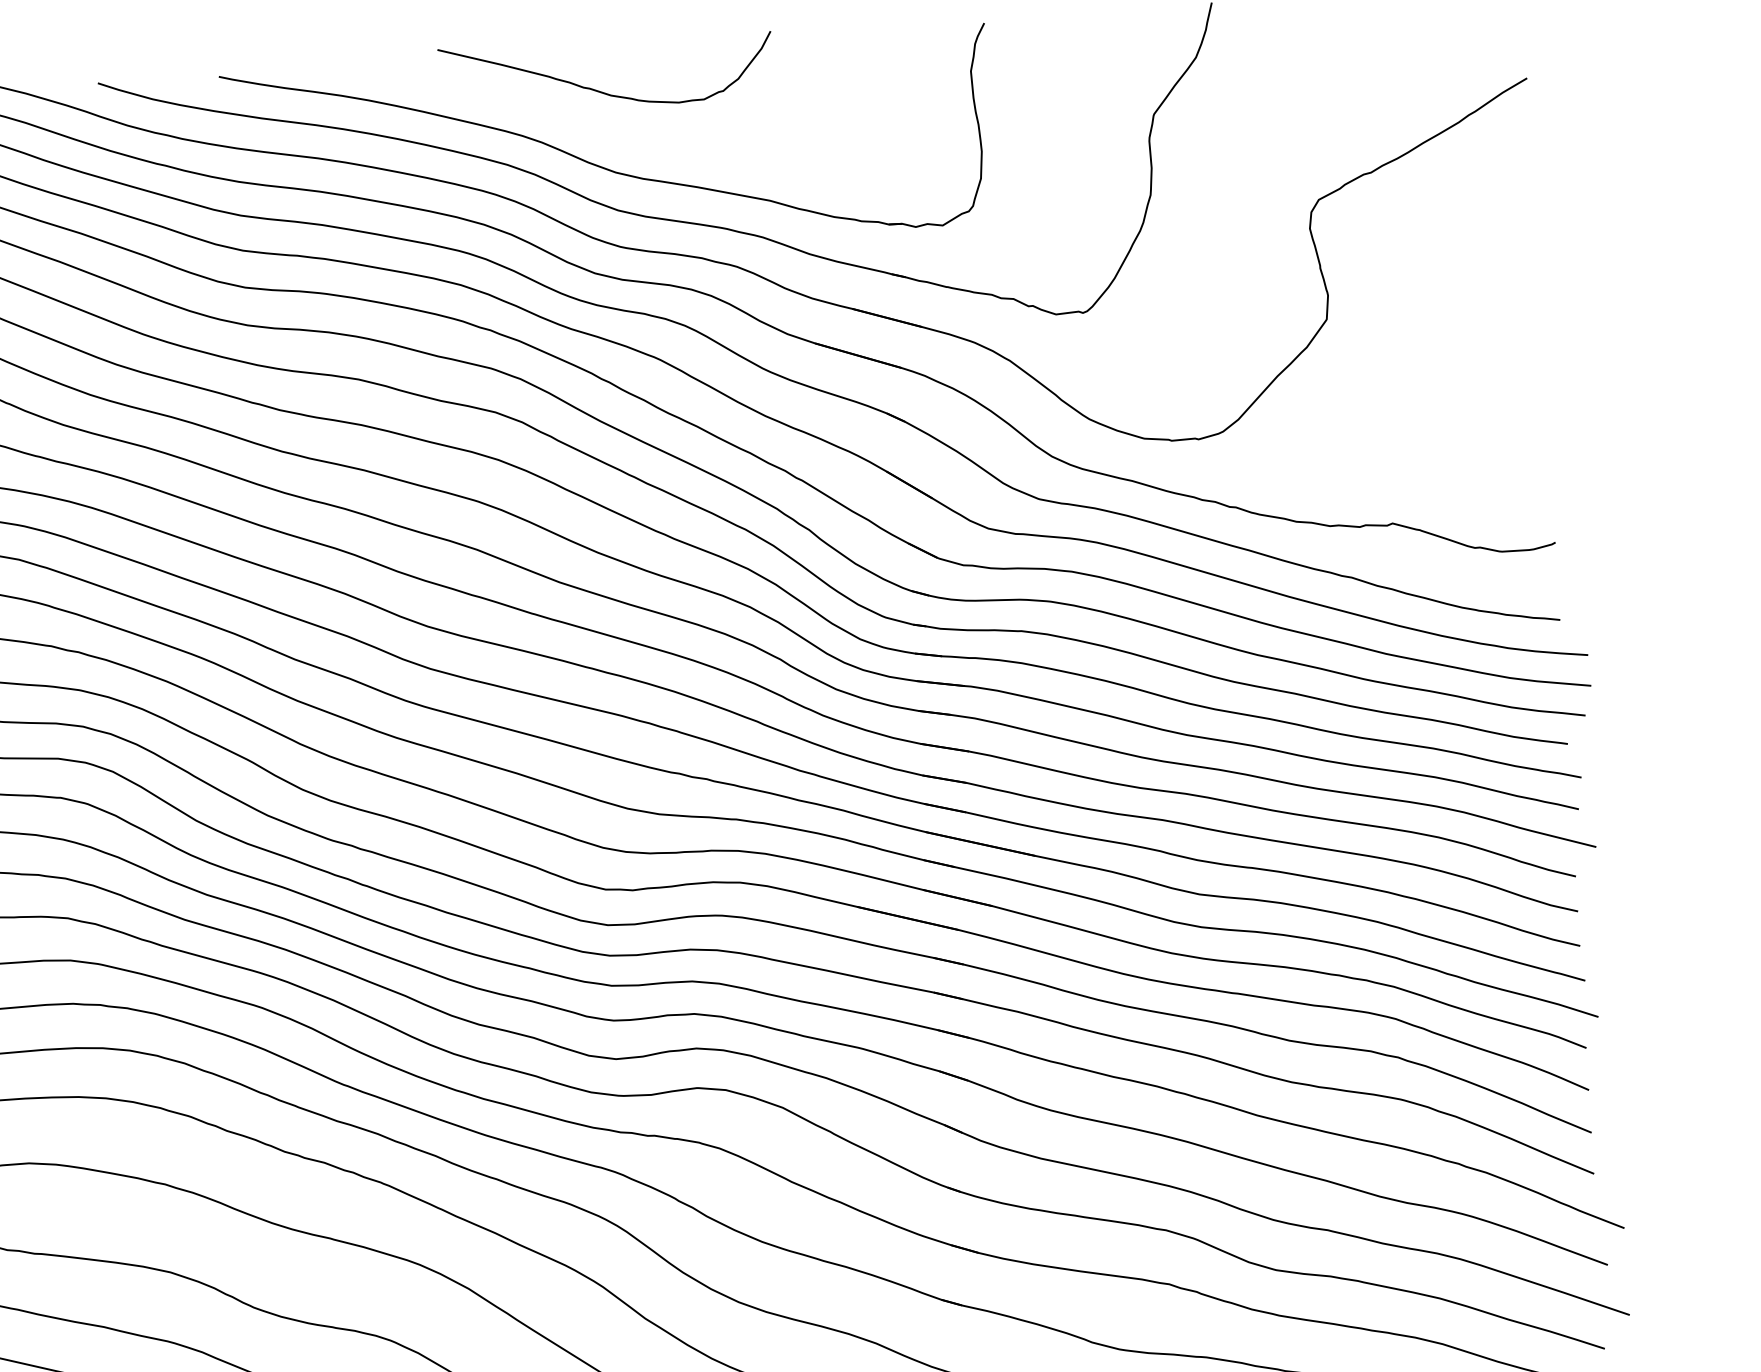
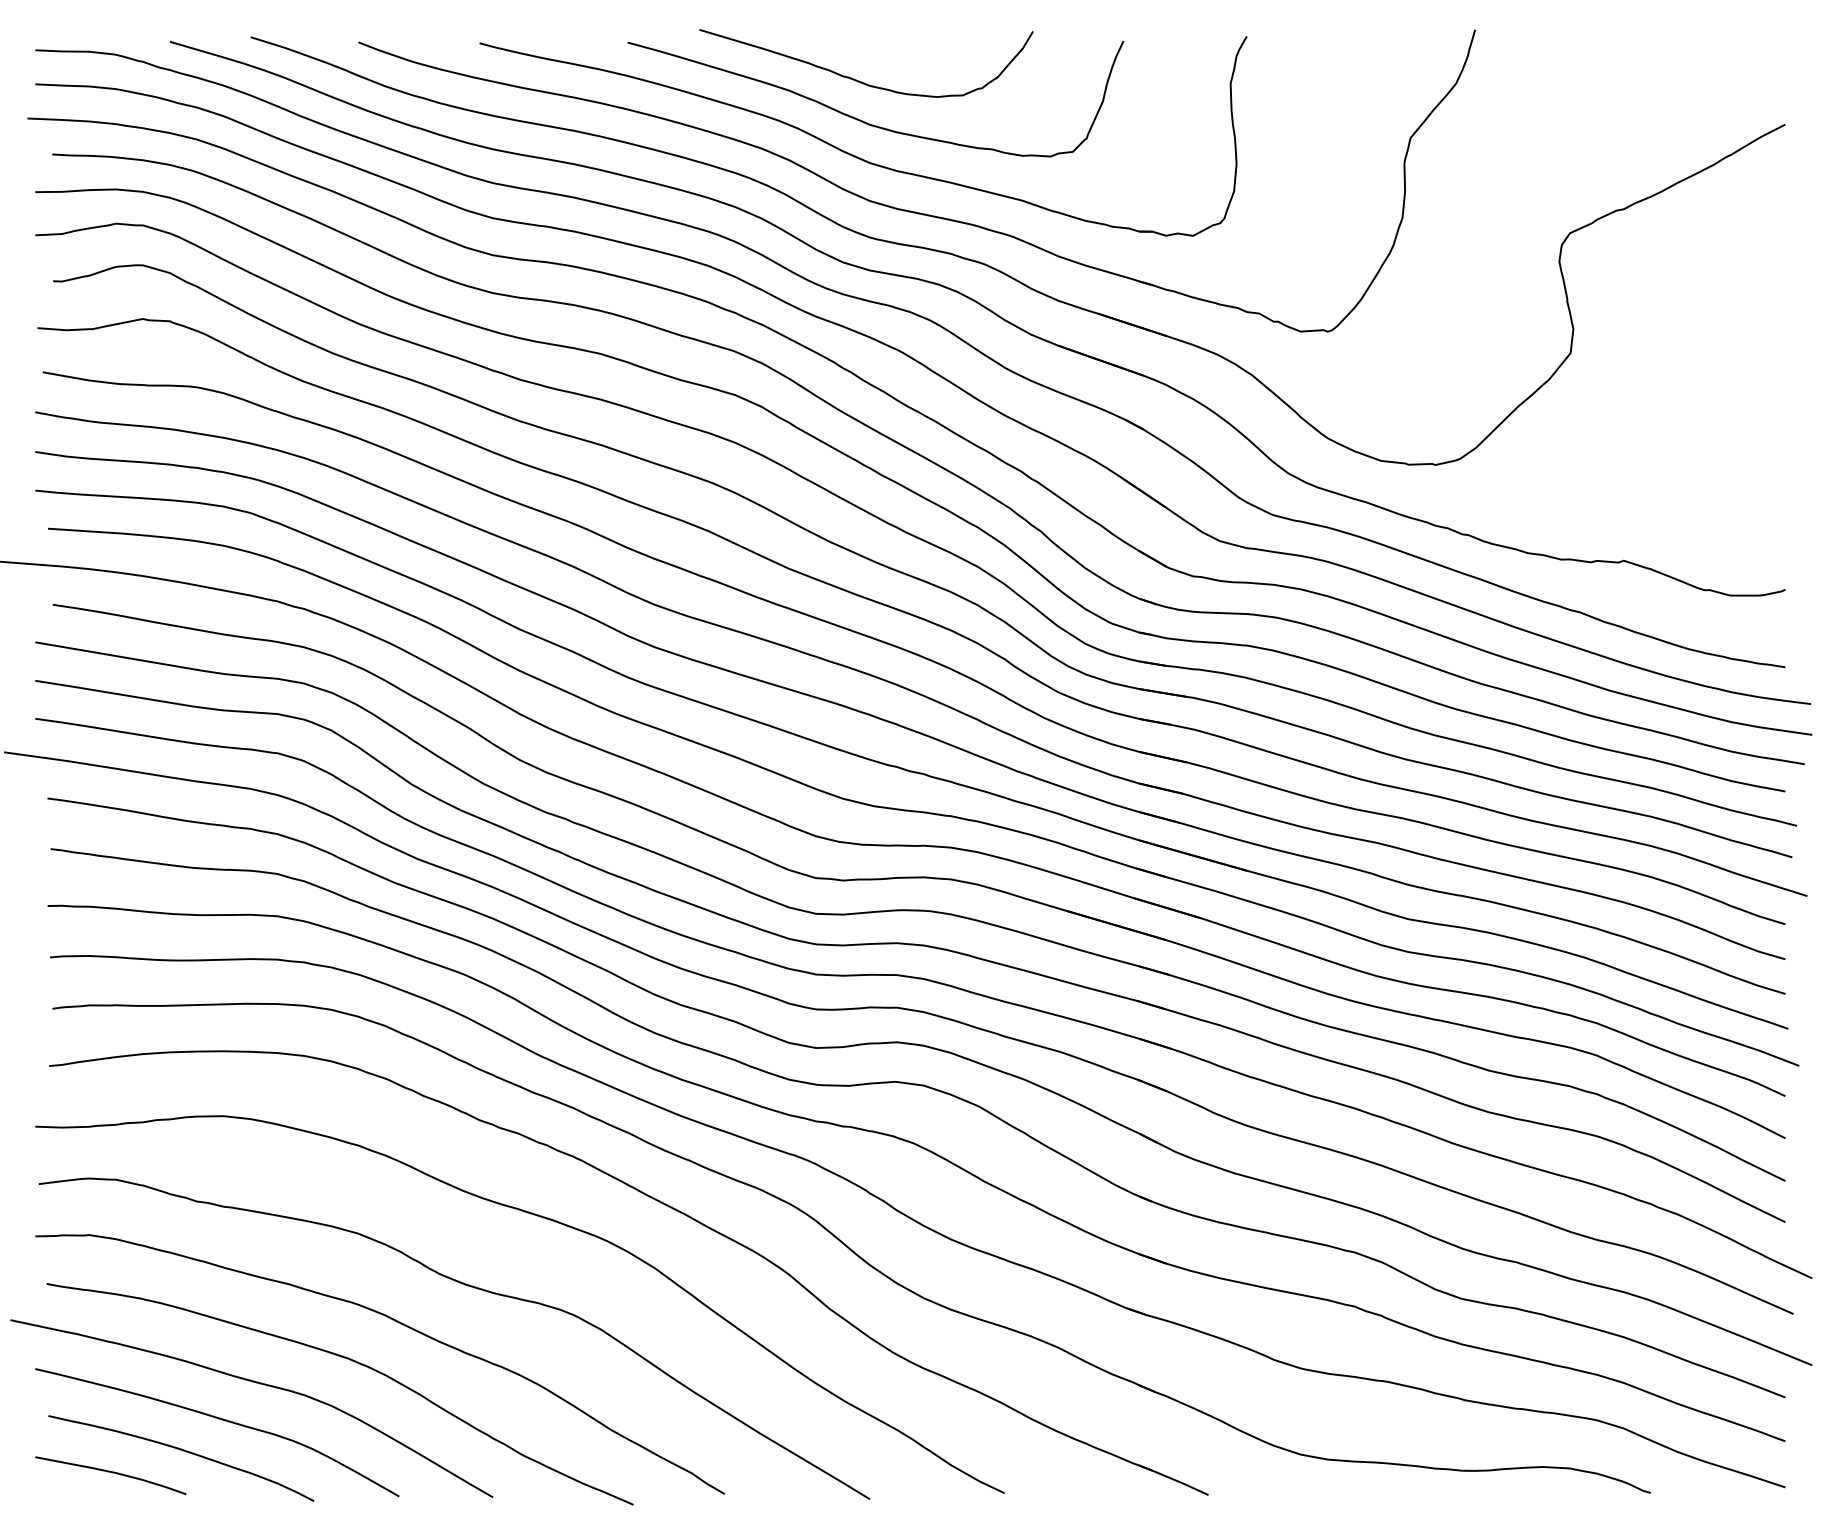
curve: (608, 131) -> (865, 121), added

